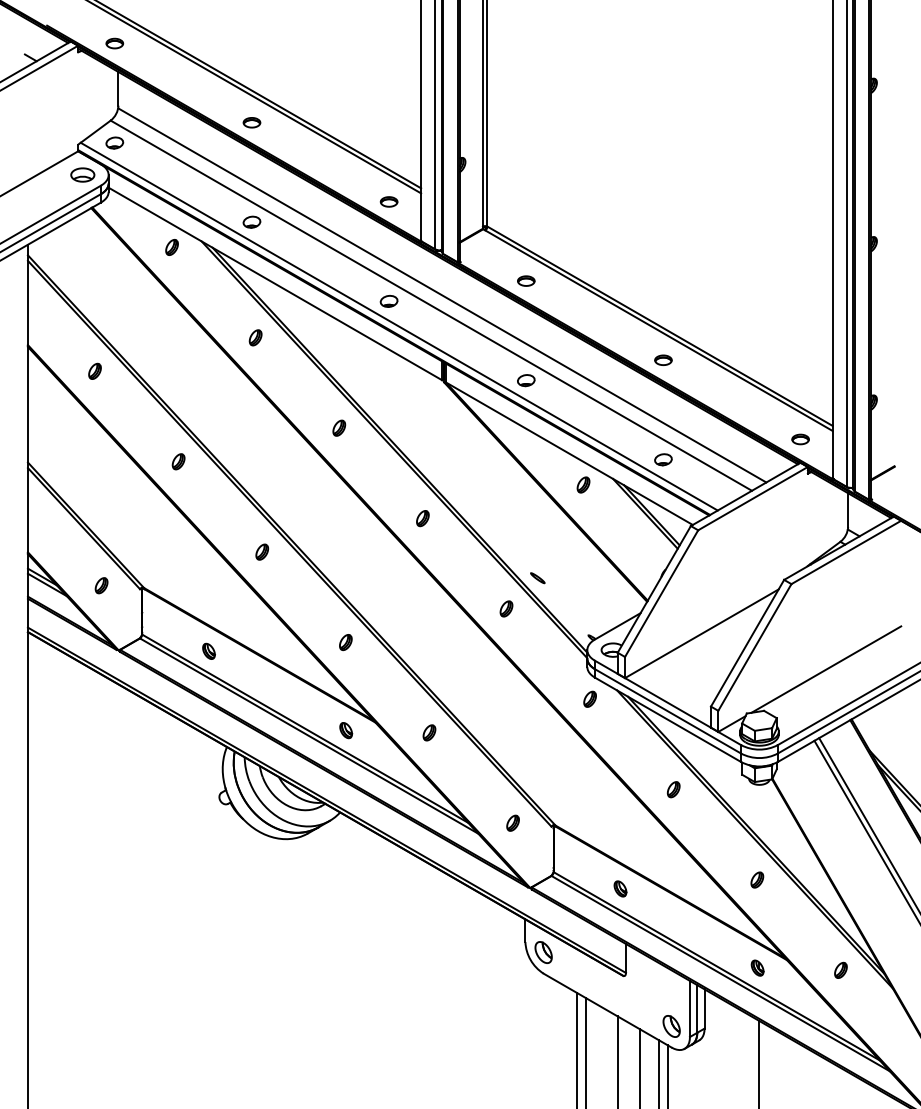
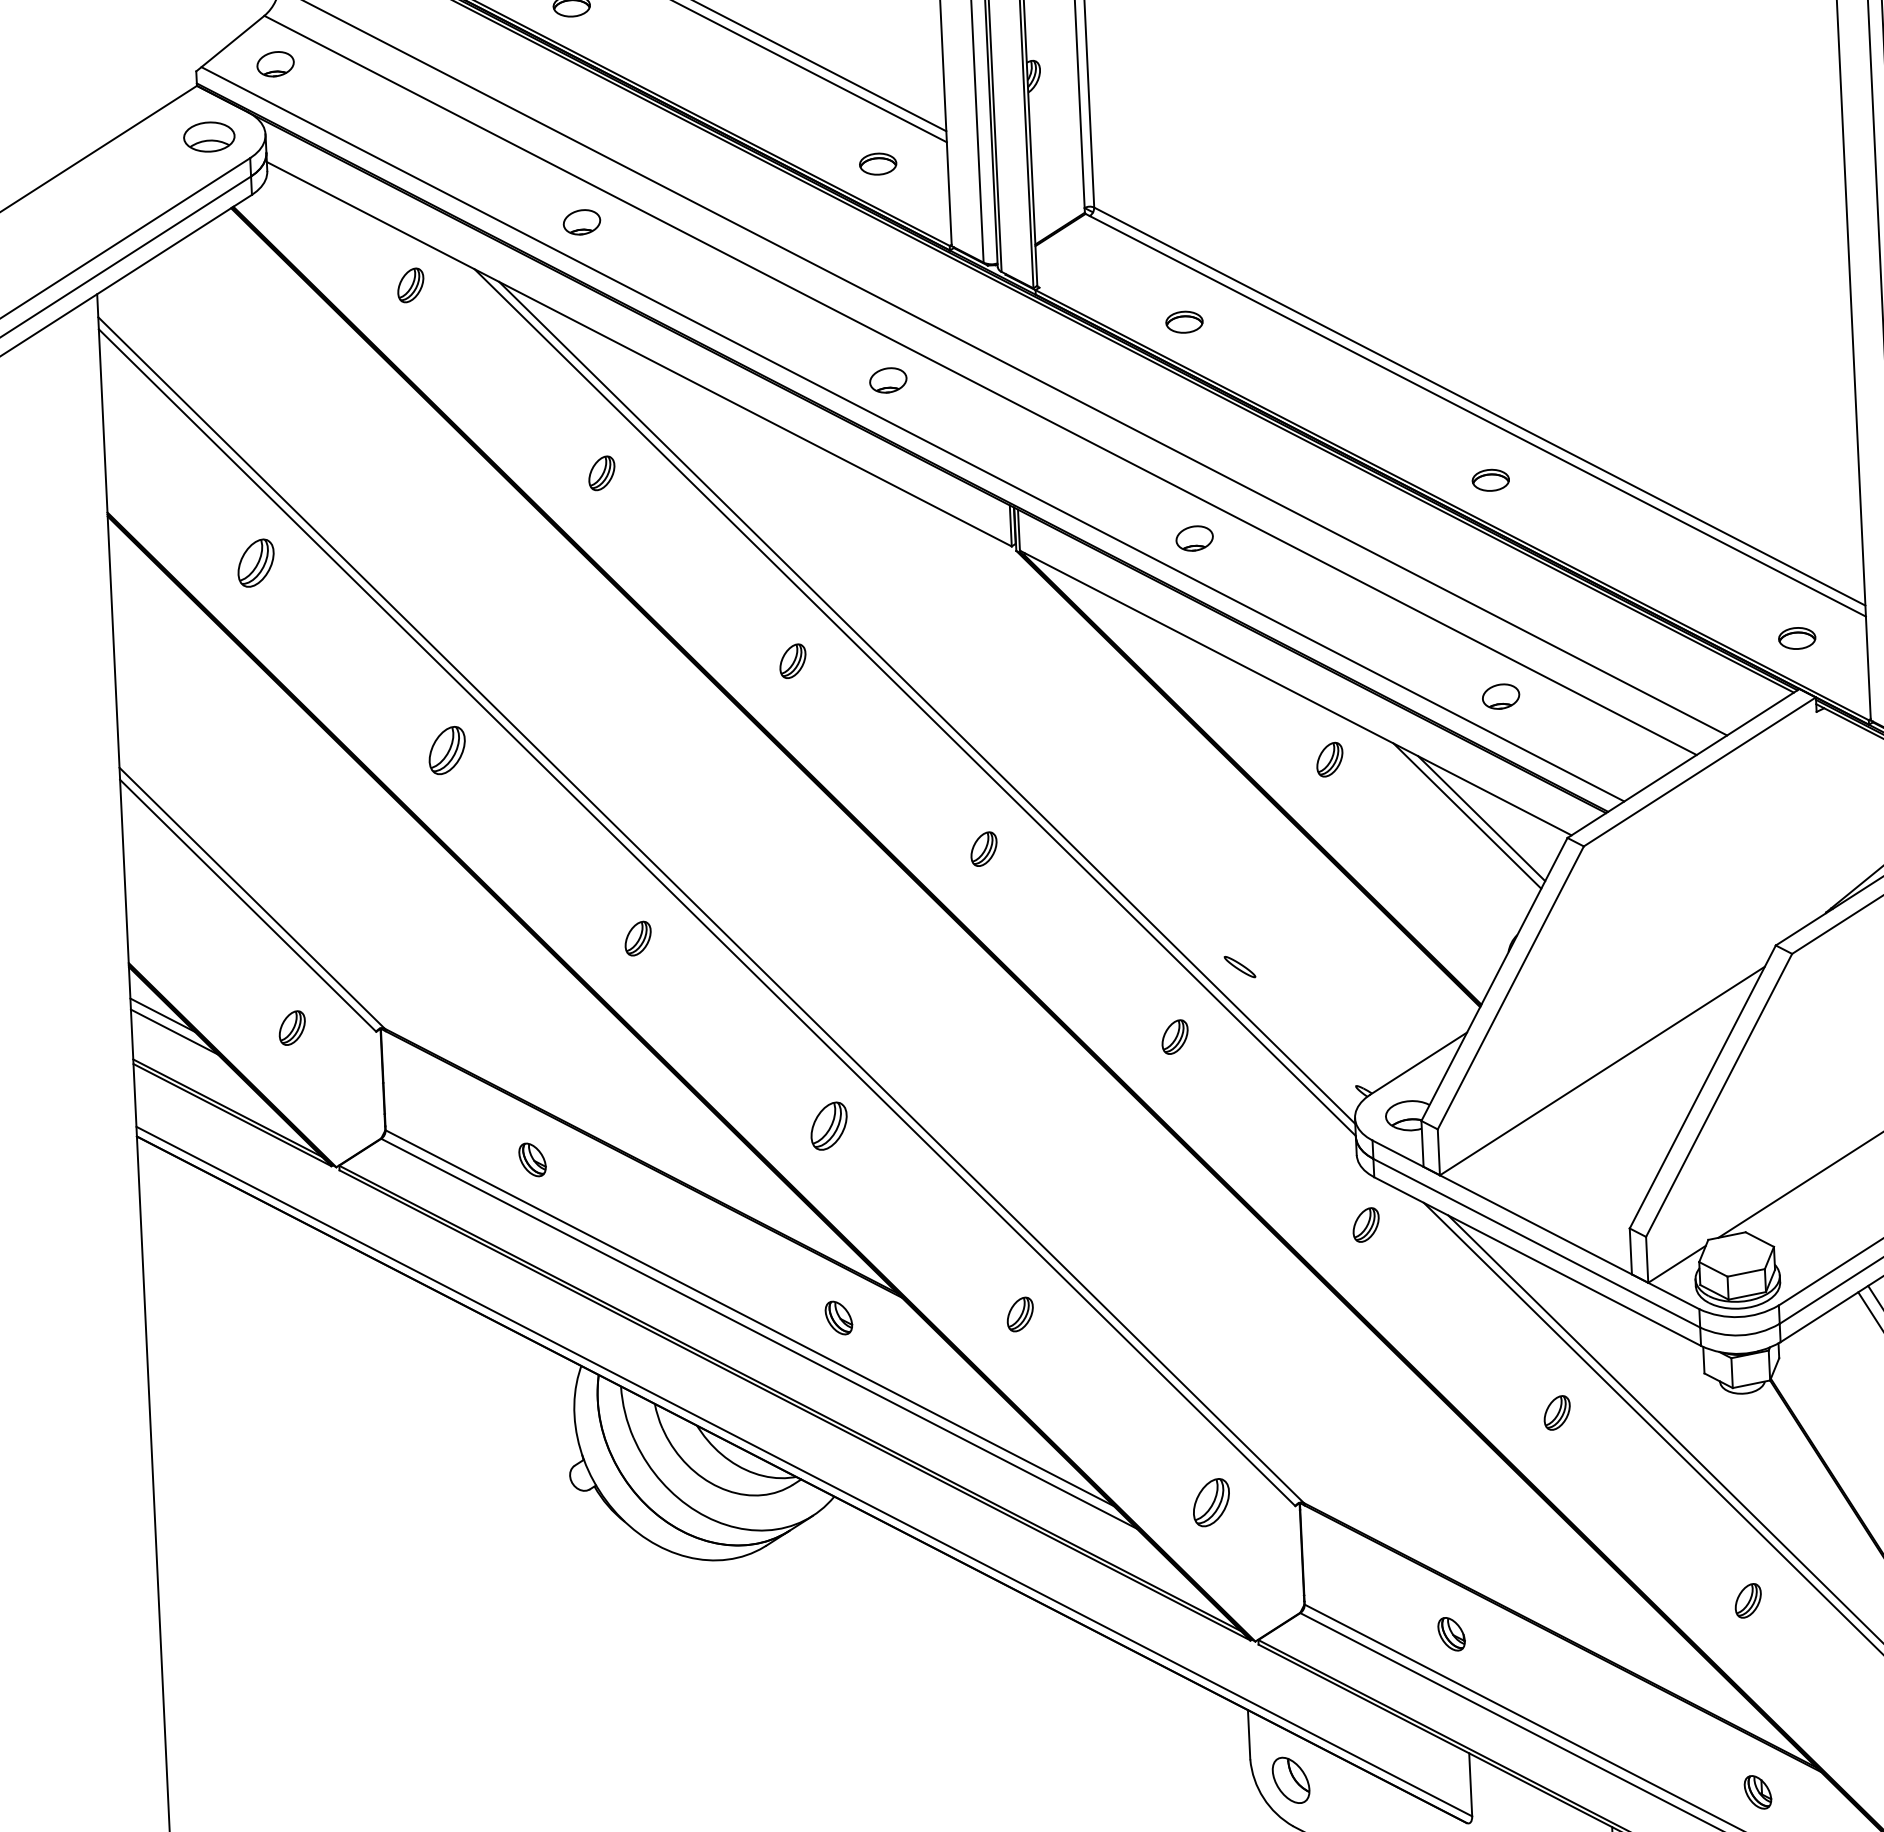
part: (94, 370) -> (254, 560), size x1.4
part: (178, 461) -> (446, 750), size x1.4
part: (345, 642) -> (828, 1126), size x1.4
part: (512, 822) -> (1210, 1500), size x1.4

